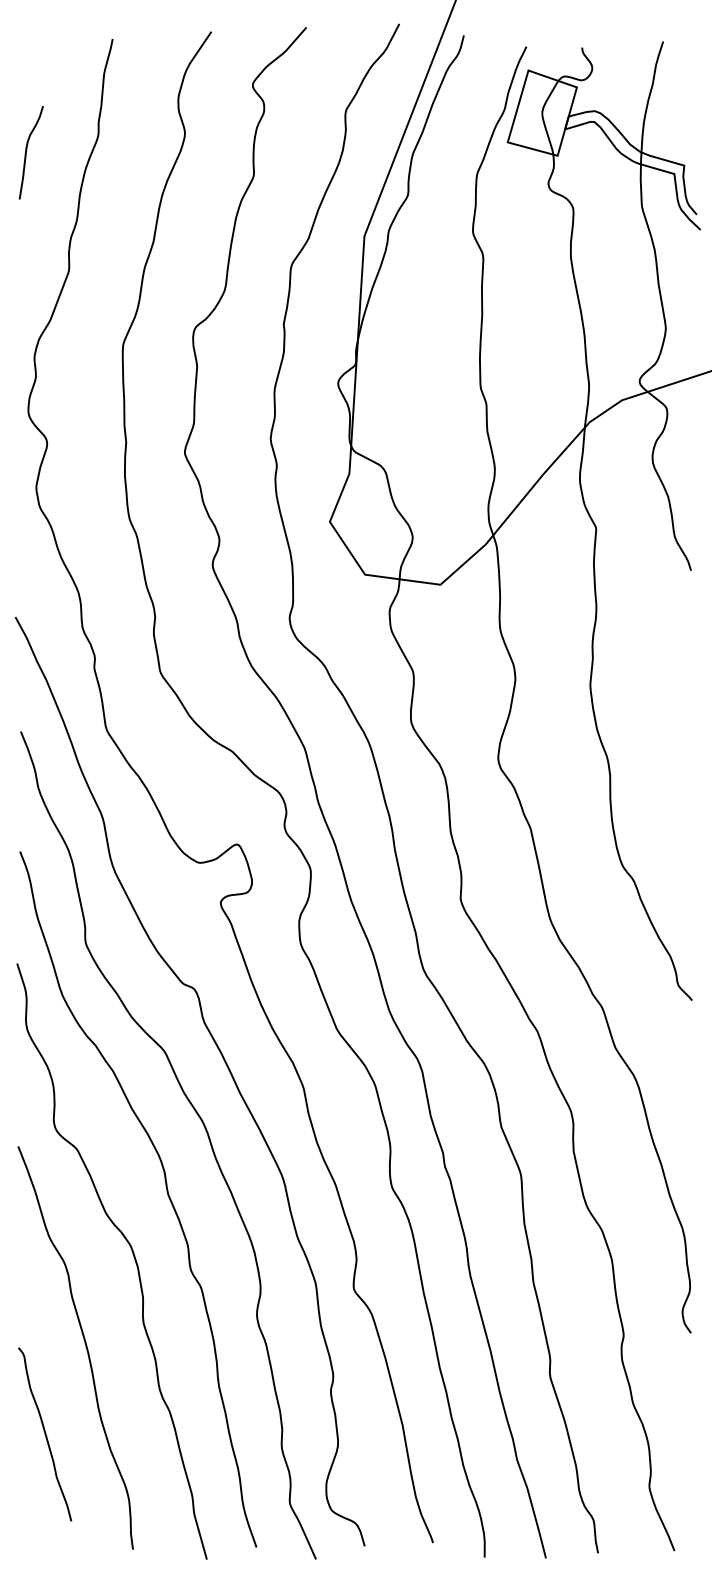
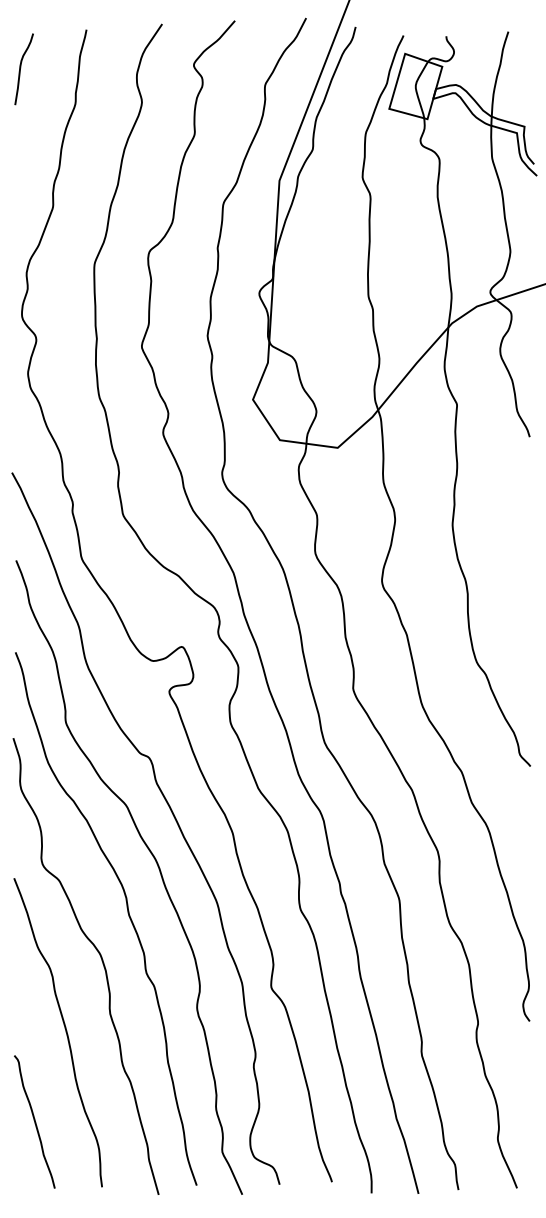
curve: (27, 150) -> (21, 67), moved
curve: (45, 1434) -> (35, 1122), moved

